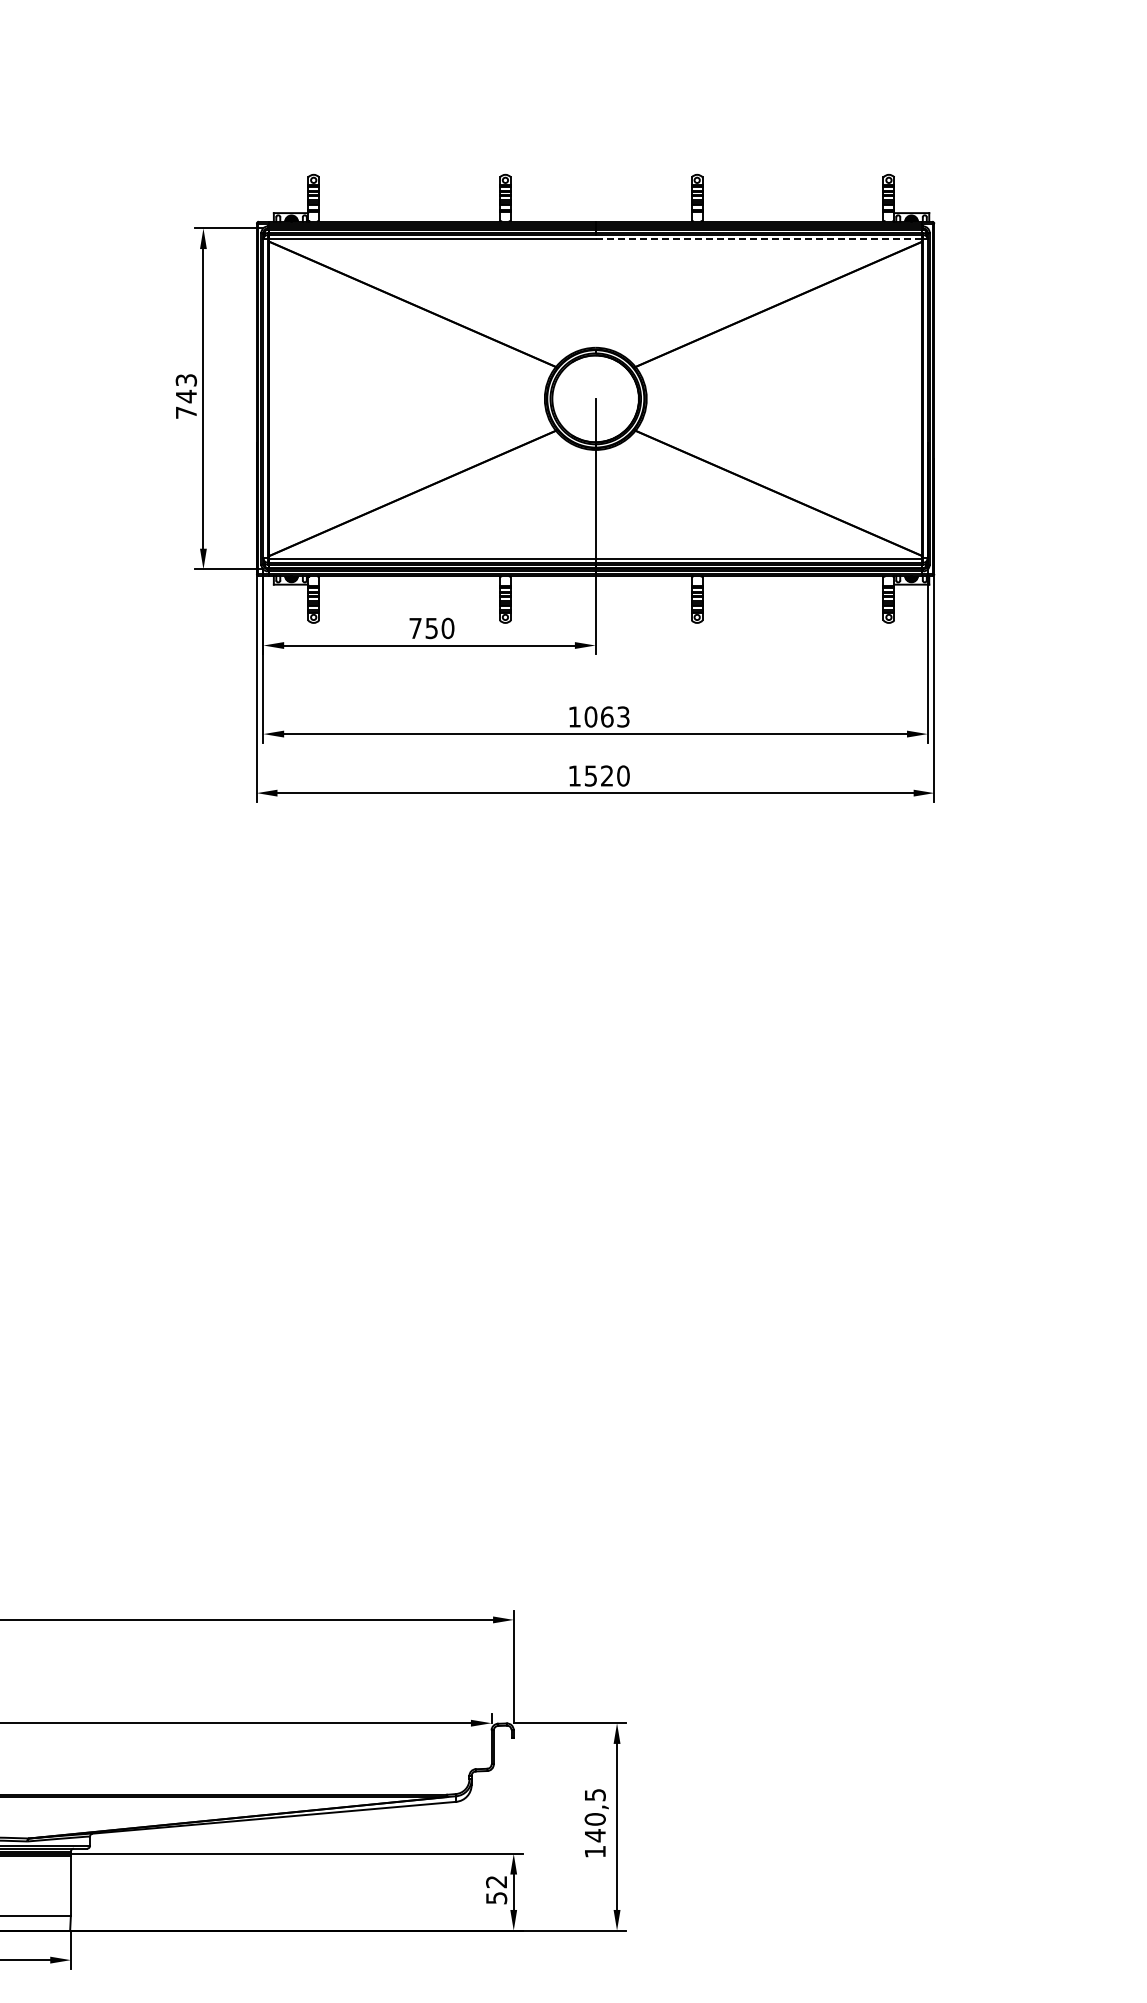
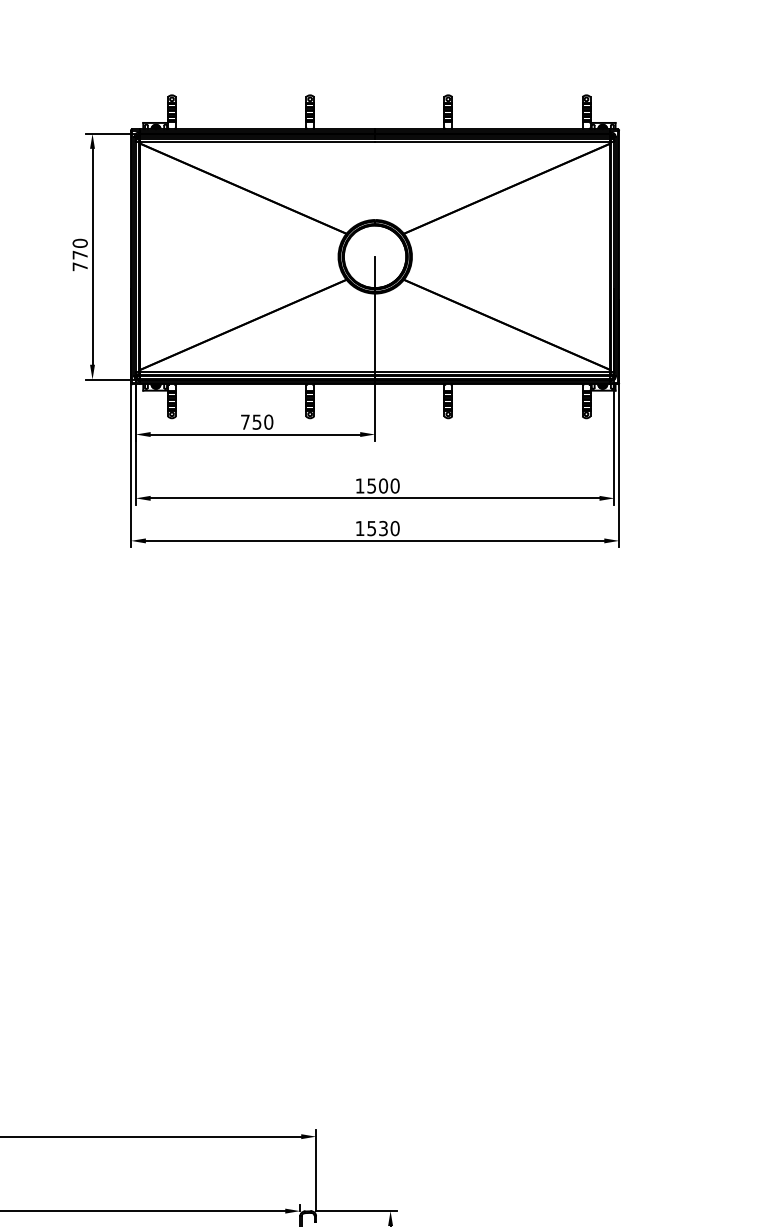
line: (759, 239) -> (493, 141), dashed -> solid
text: (186, 388) -> (80, 249), 743 -> 770
text: (606, 716) -> (382, 485), 1063 -> 1500
text: (607, 775) -> (383, 528), 1520 -> 1530

